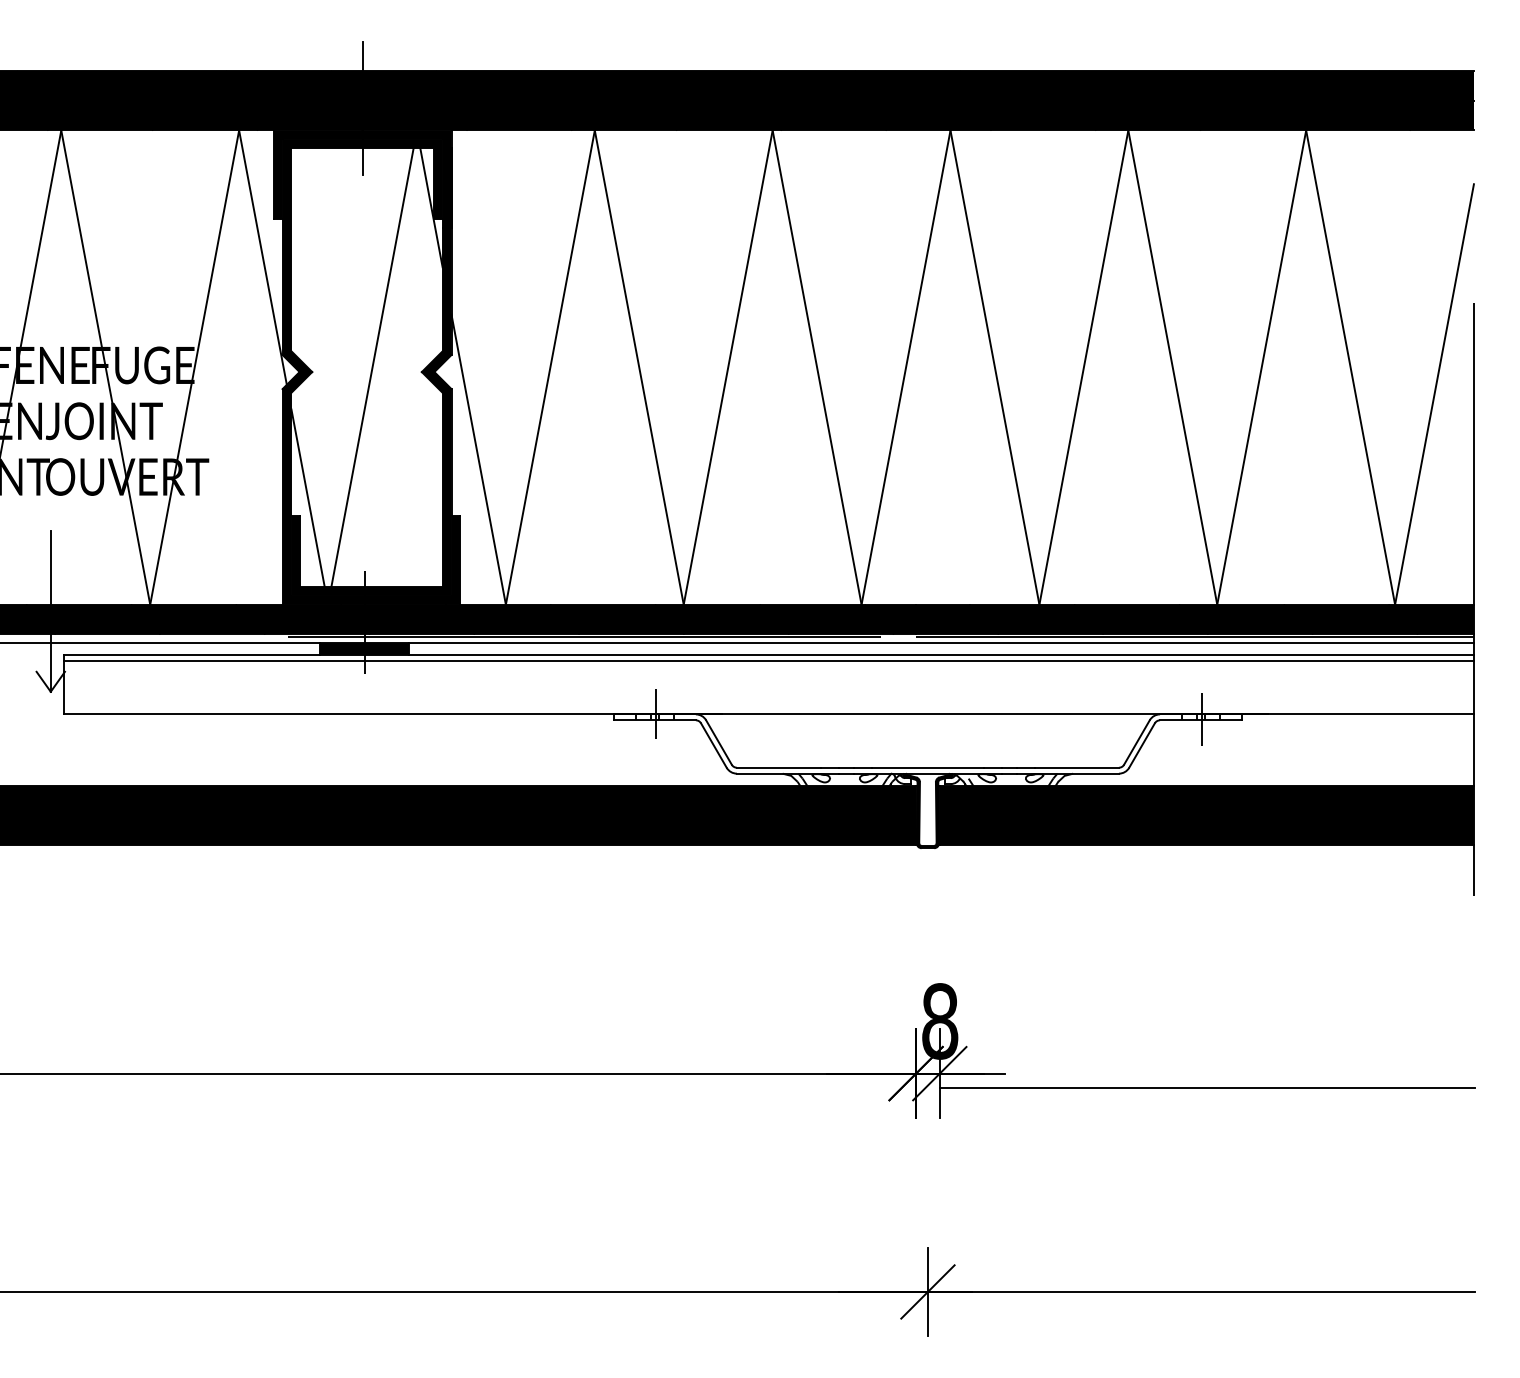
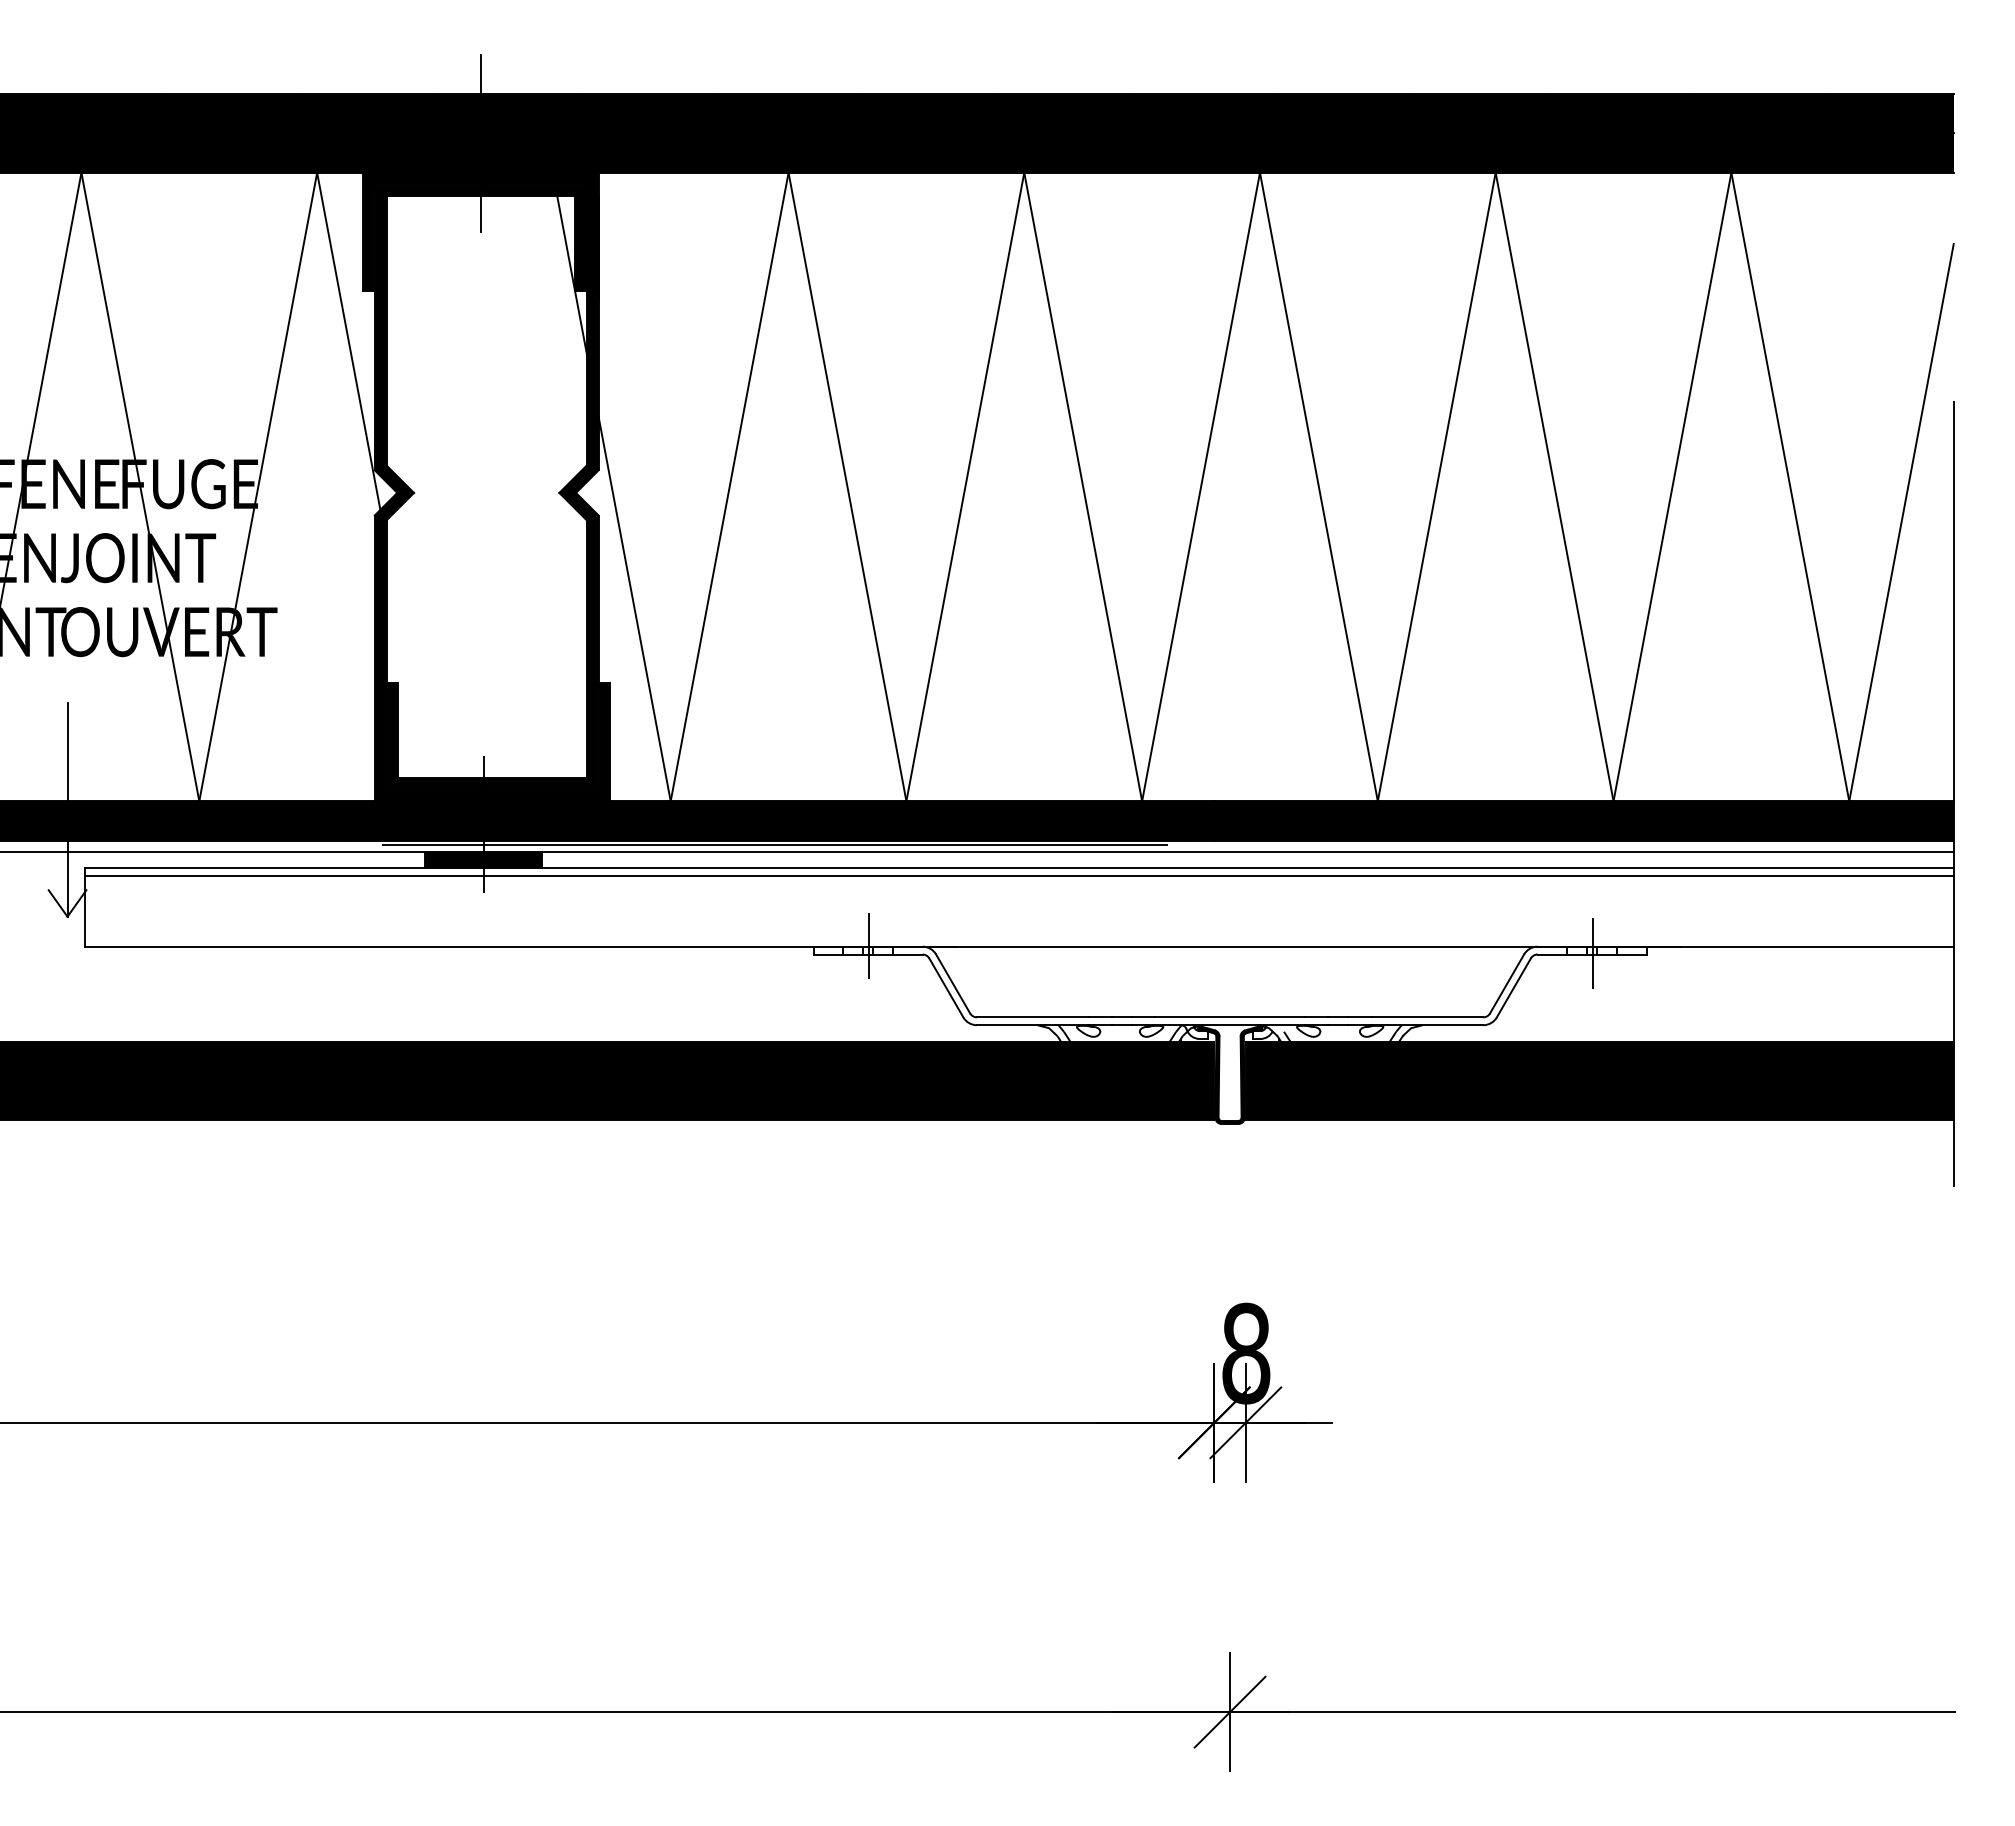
line: (372, 367) -> (493, 486), removed
line: (308, 497) -> (408, 659), removed
line: (1194, 637) -> (1583, 844), removed
line: (1206, 1088) -> (1599, 1442), removed

